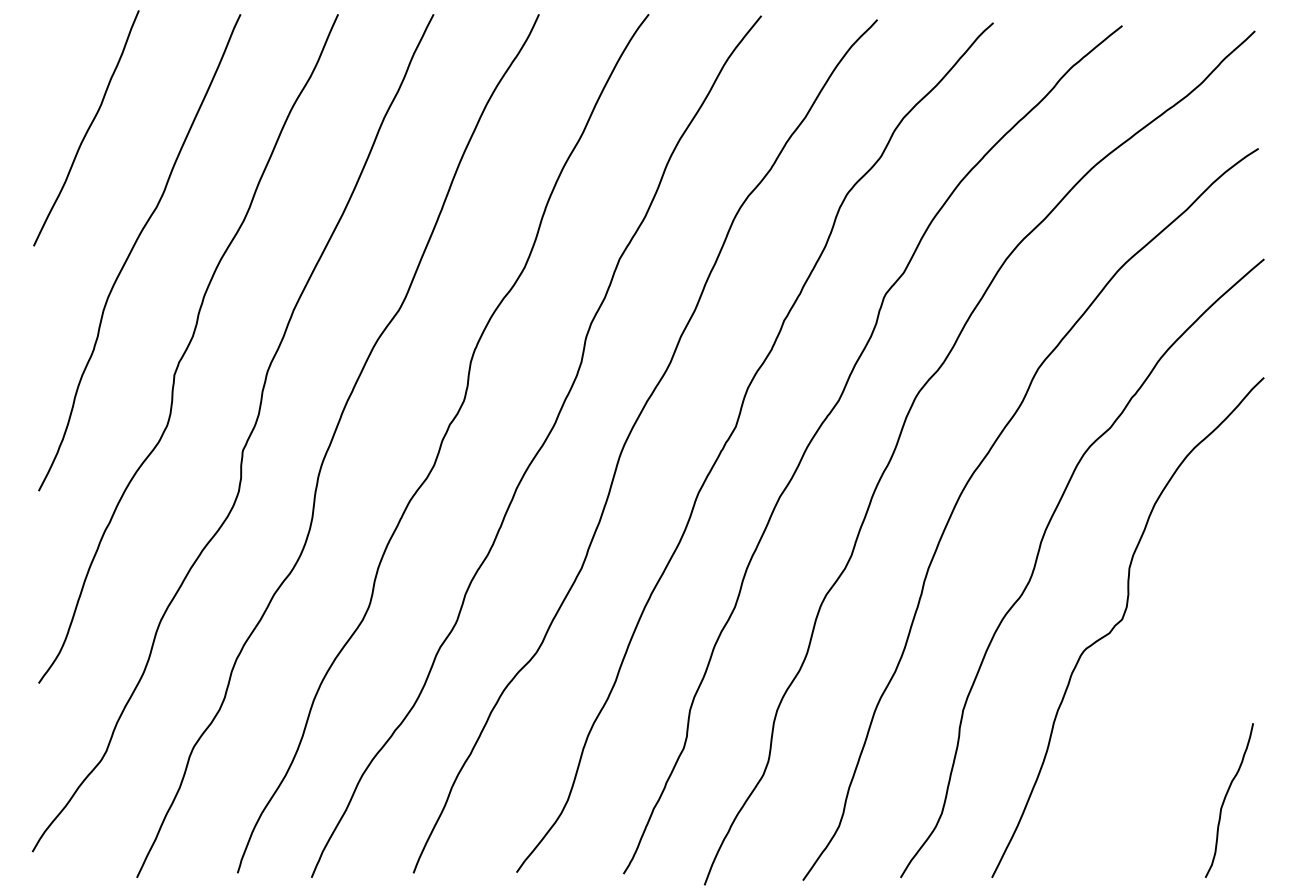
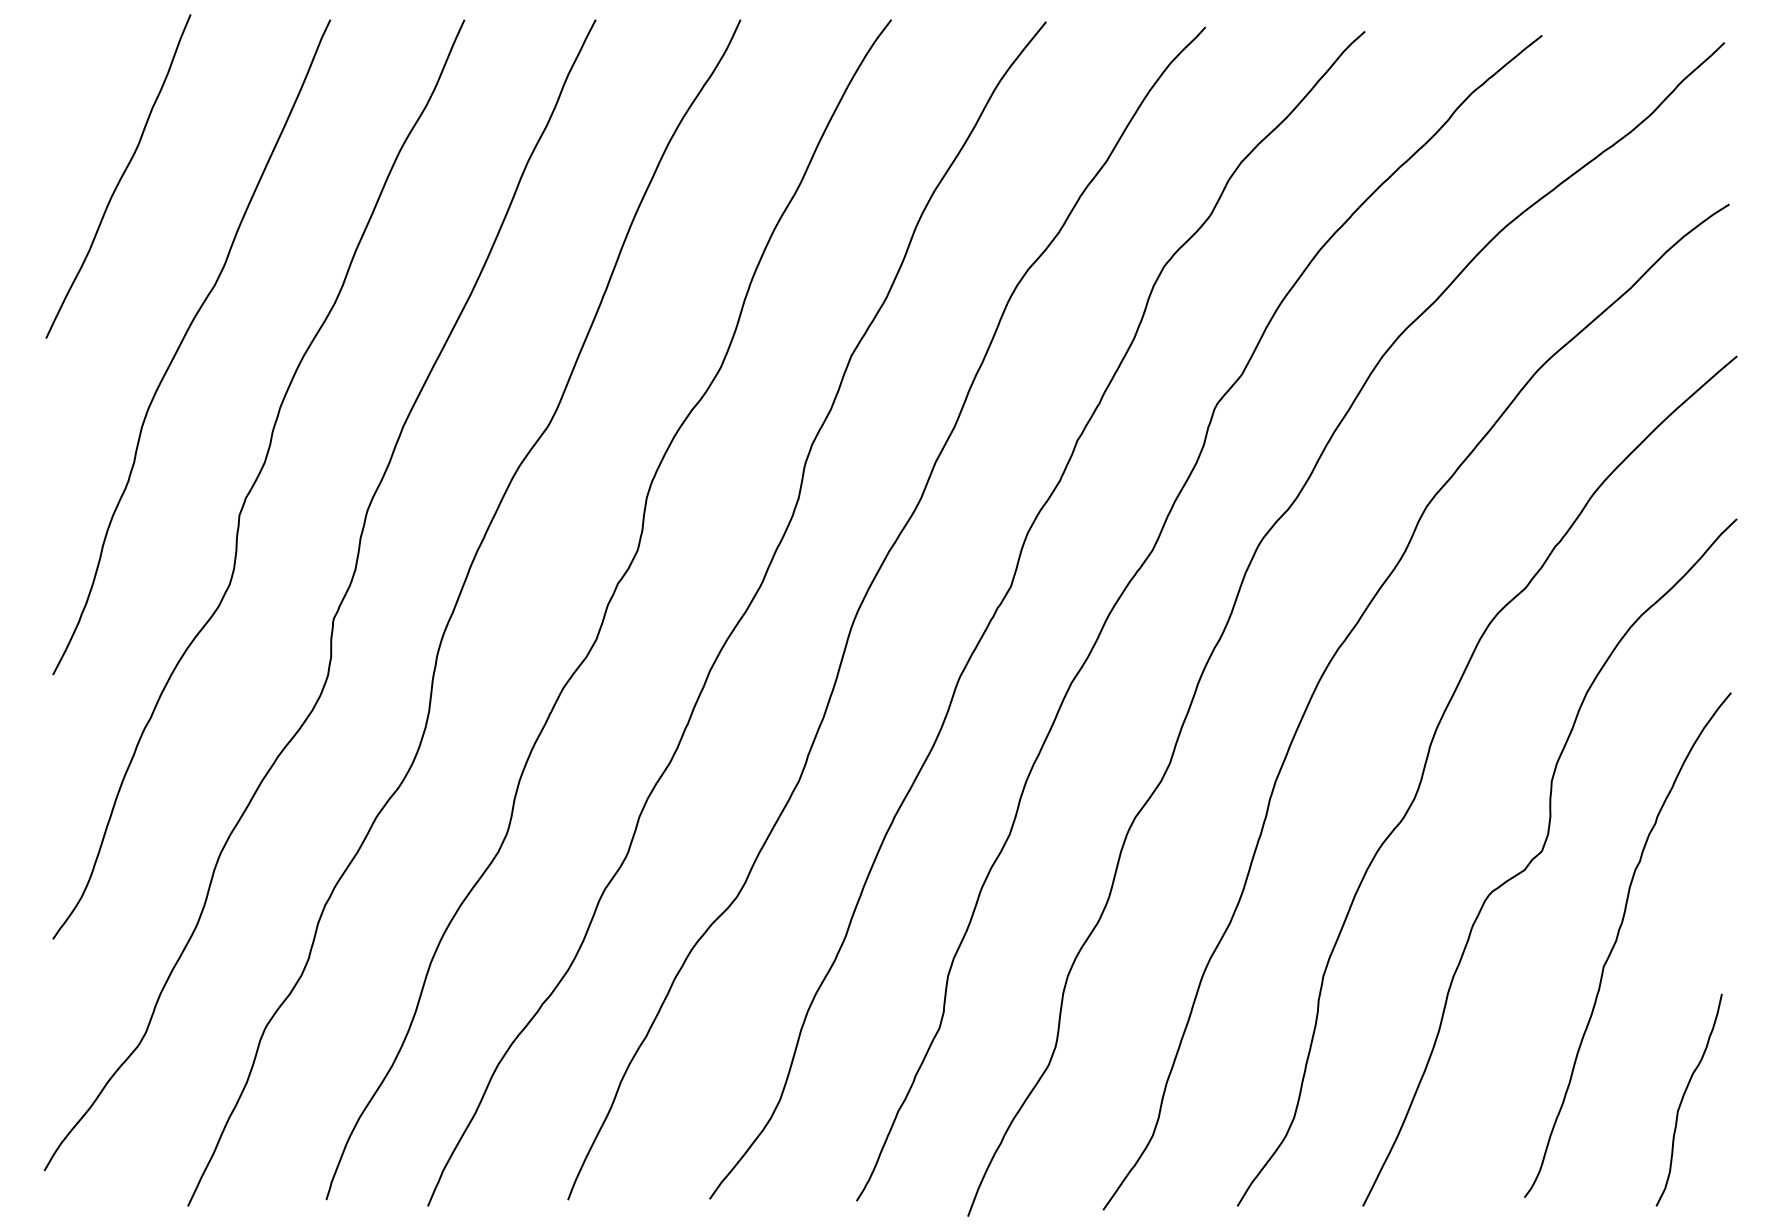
curve: (1177, 684) -> (1617, 940), added

